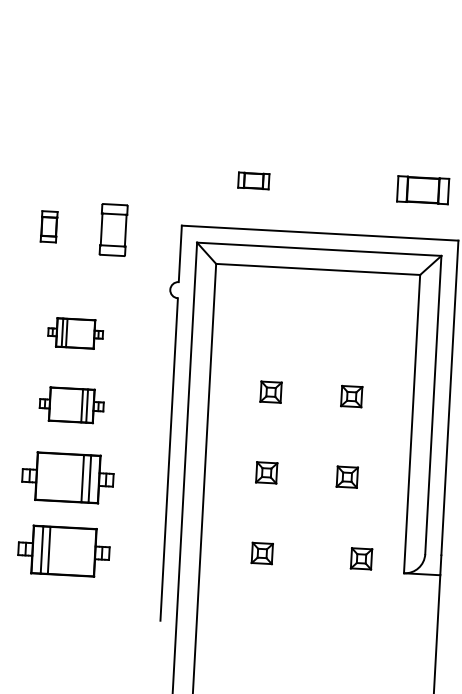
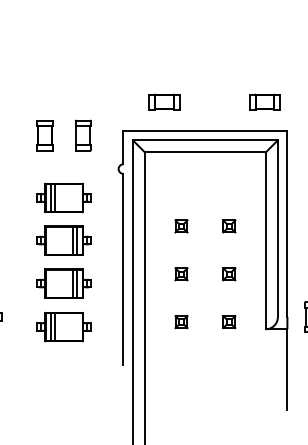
part: (253, 179) -> (164, 101), size x1.67
part: (48, 226) -> (44, 135), size x1.67
part: (74, 332) -> (63, 197), size x1.67
part: (70, 405) -> (63, 240), size x1.43
part: (361, 559) -> (229, 322), moved

